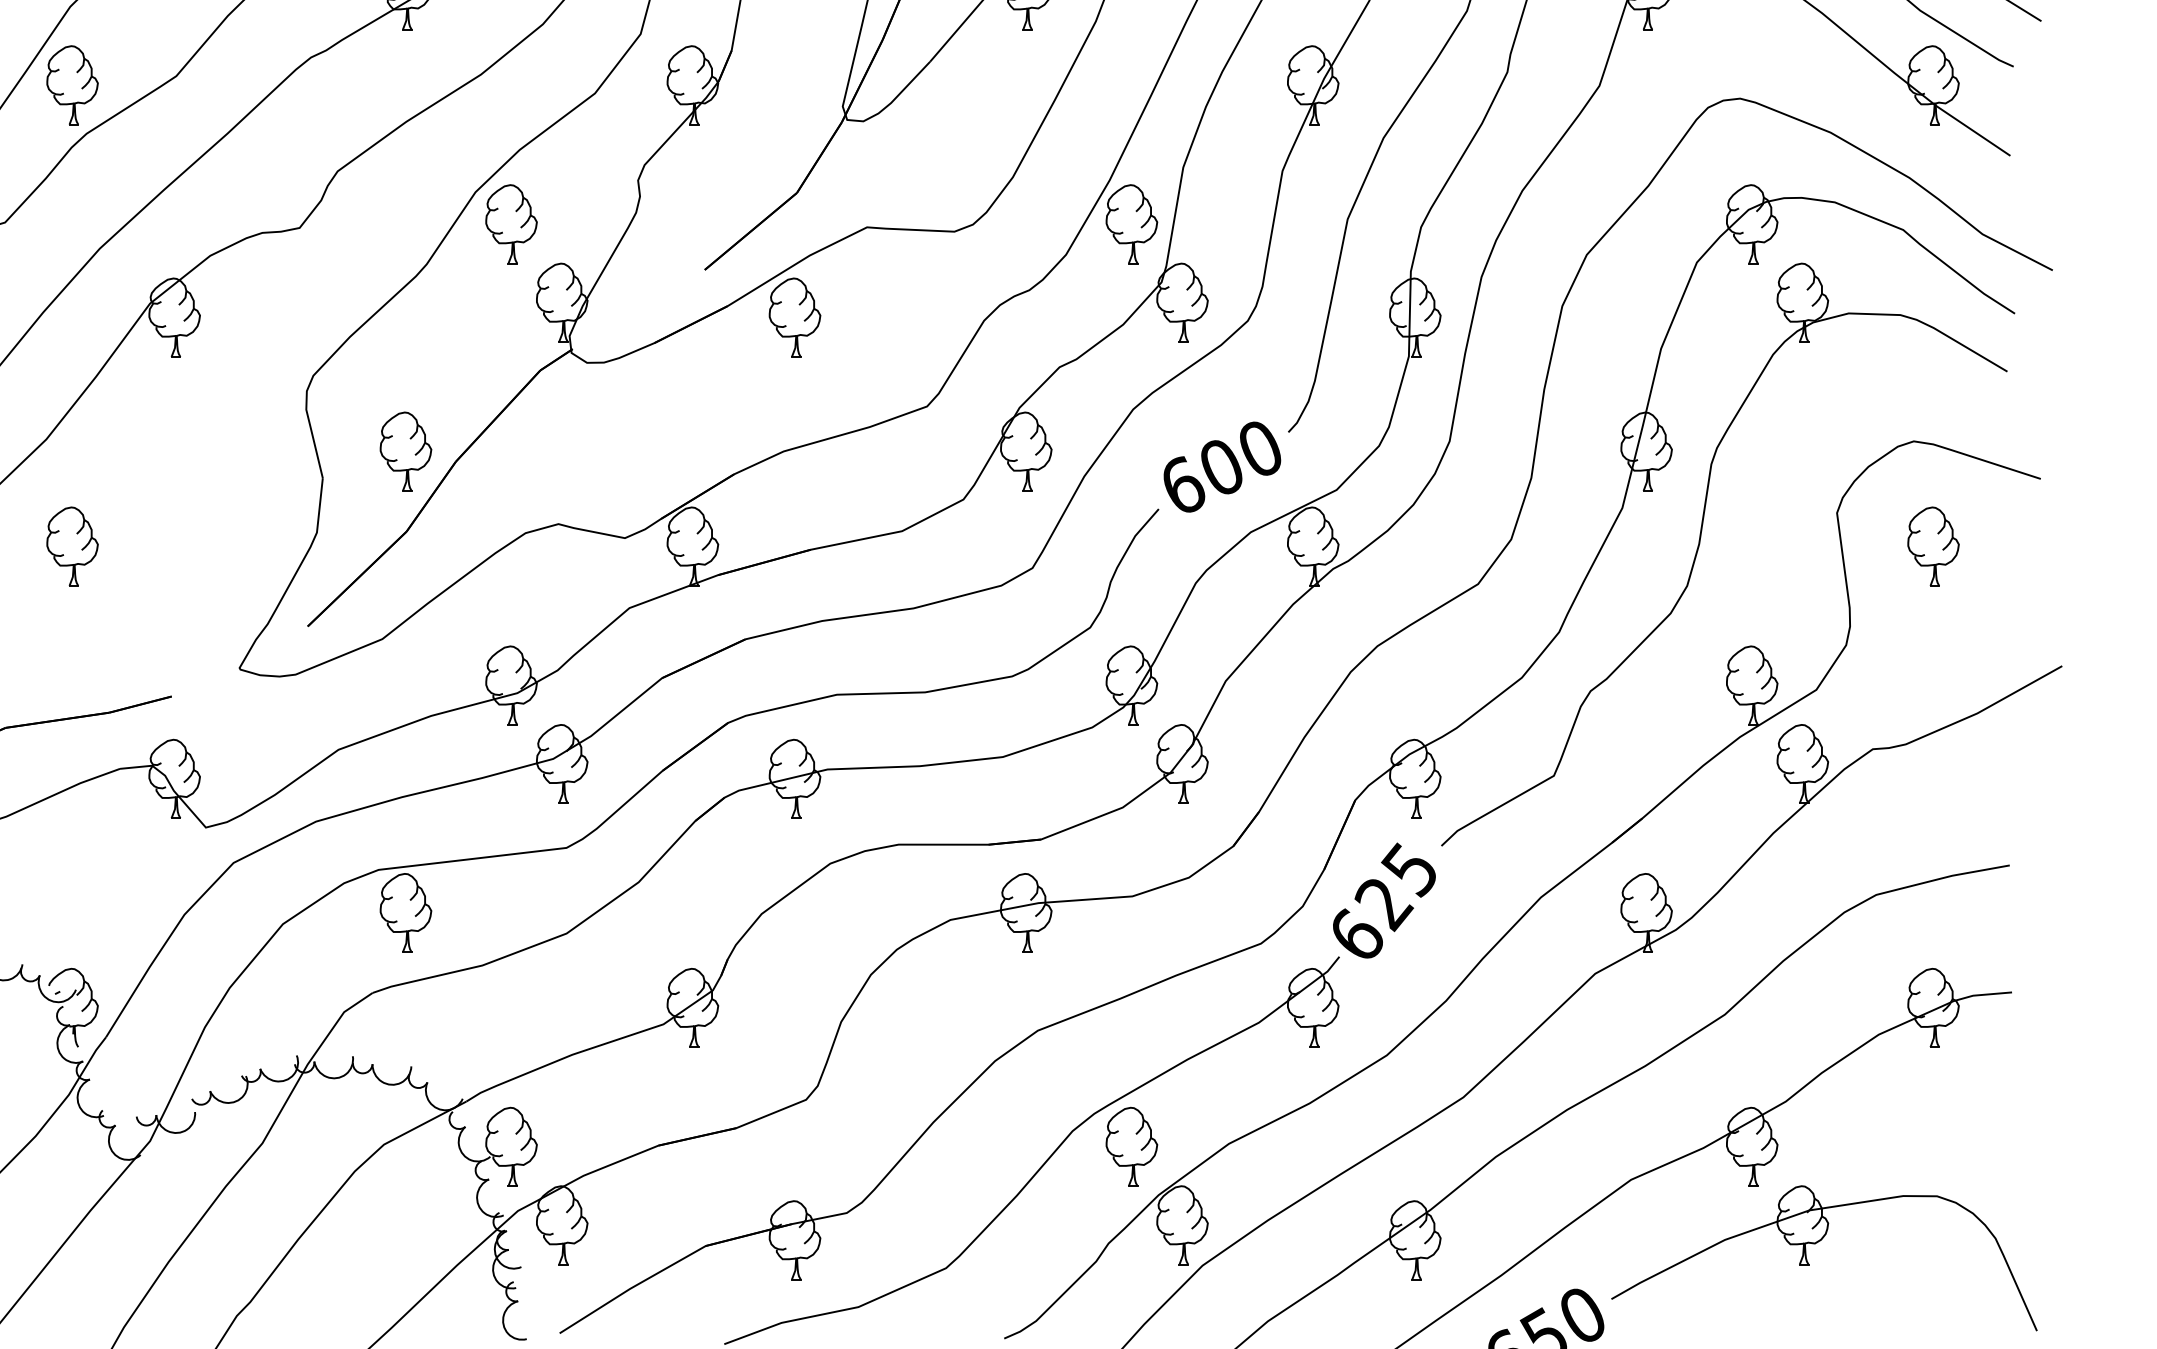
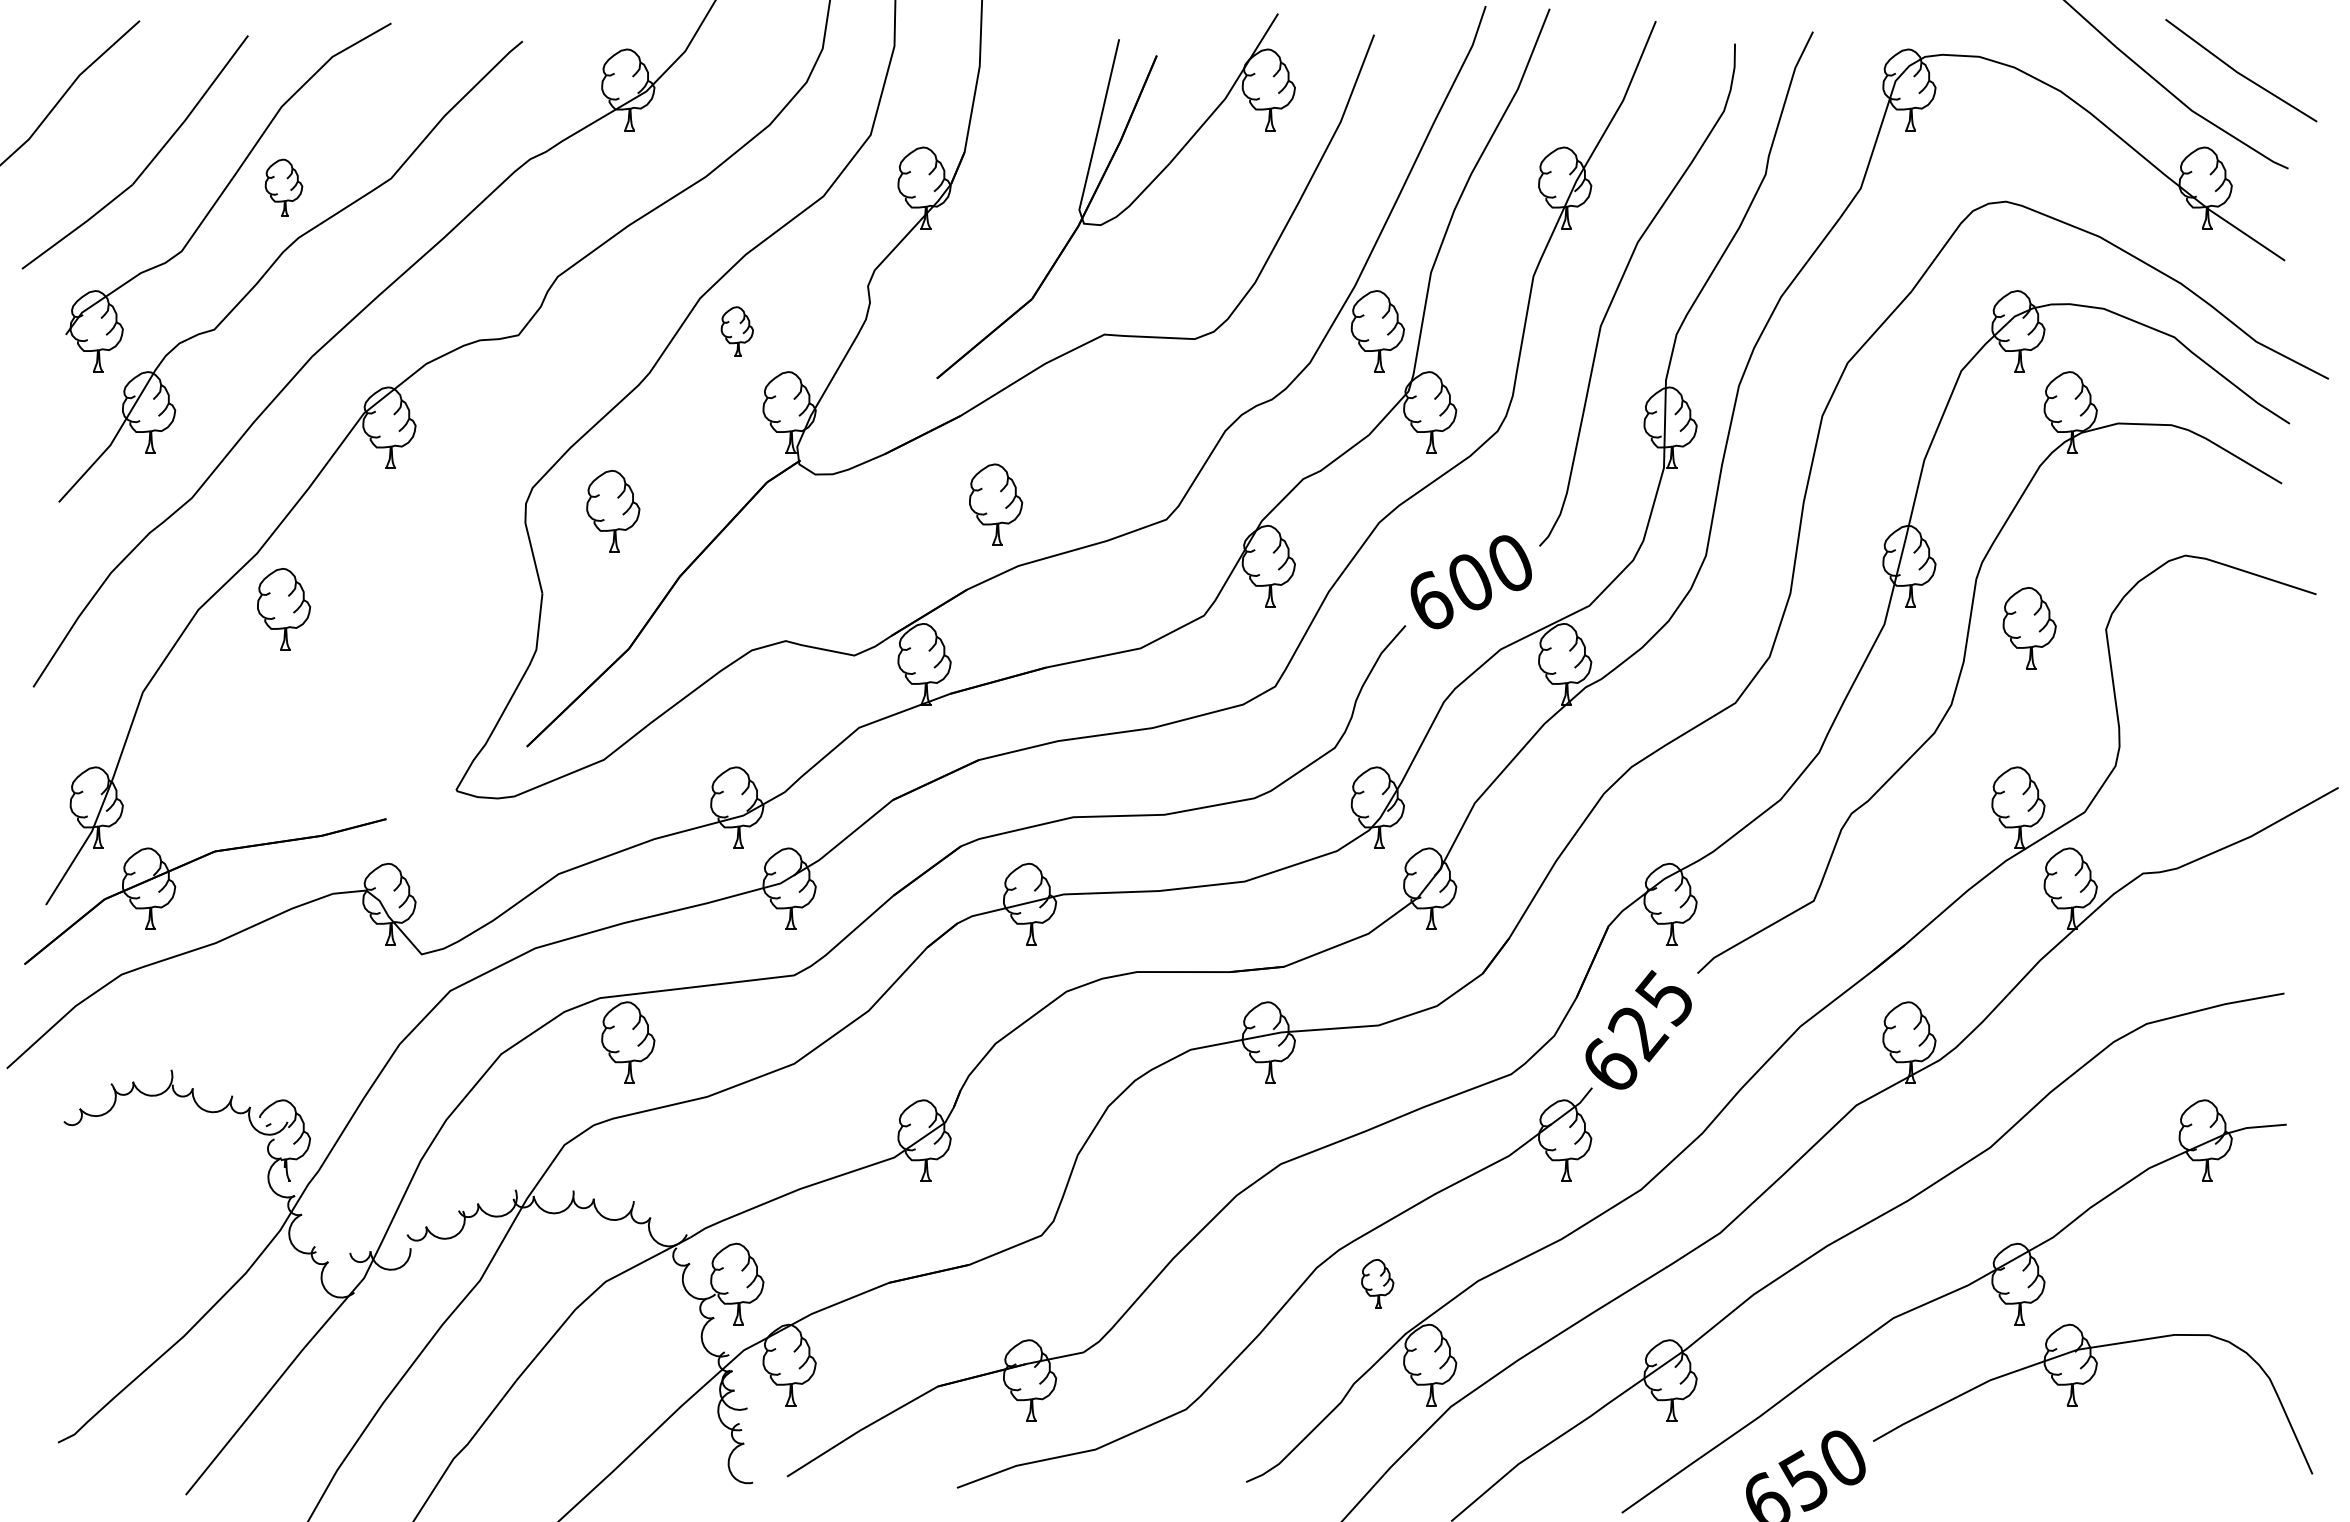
part: (72, 84) -> (283, 187), size x0.7
part: (511, 224) -> (737, 331), size x0.6
part: (795, 317) -> (996, 504), moved
part: (406, 451) -> (613, 511), moved
part: (73, 546) -> (284, 609), moved
part: (1933, 546) -> (2029, 628), moved
part: (1131, 1146) -> (1377, 1283), size x0.6

